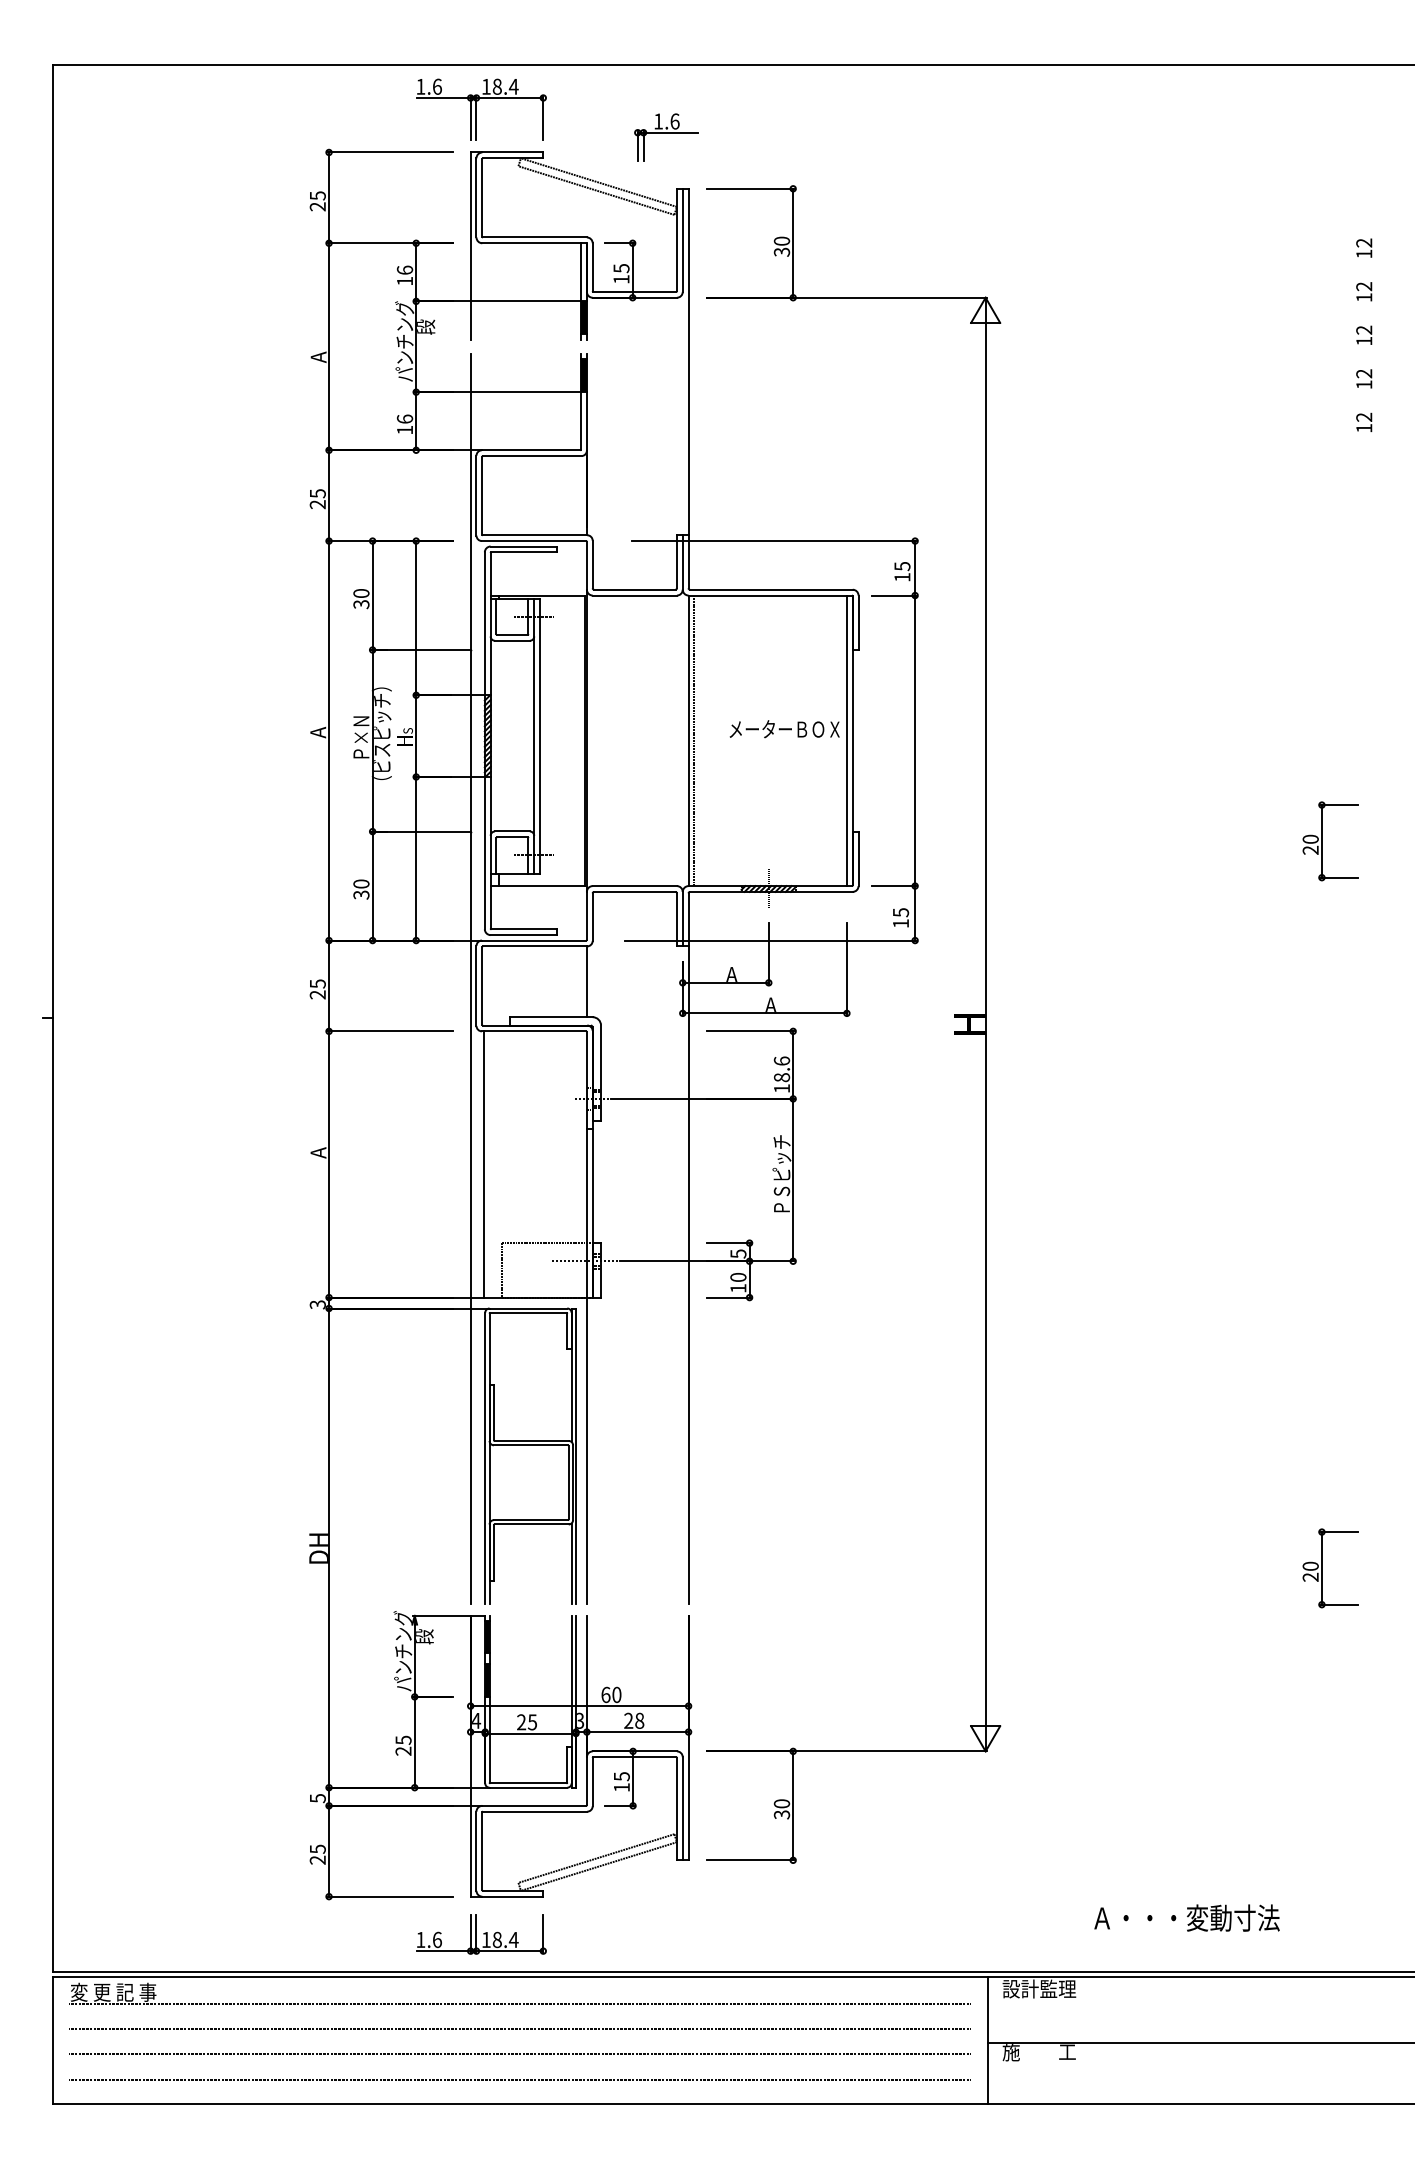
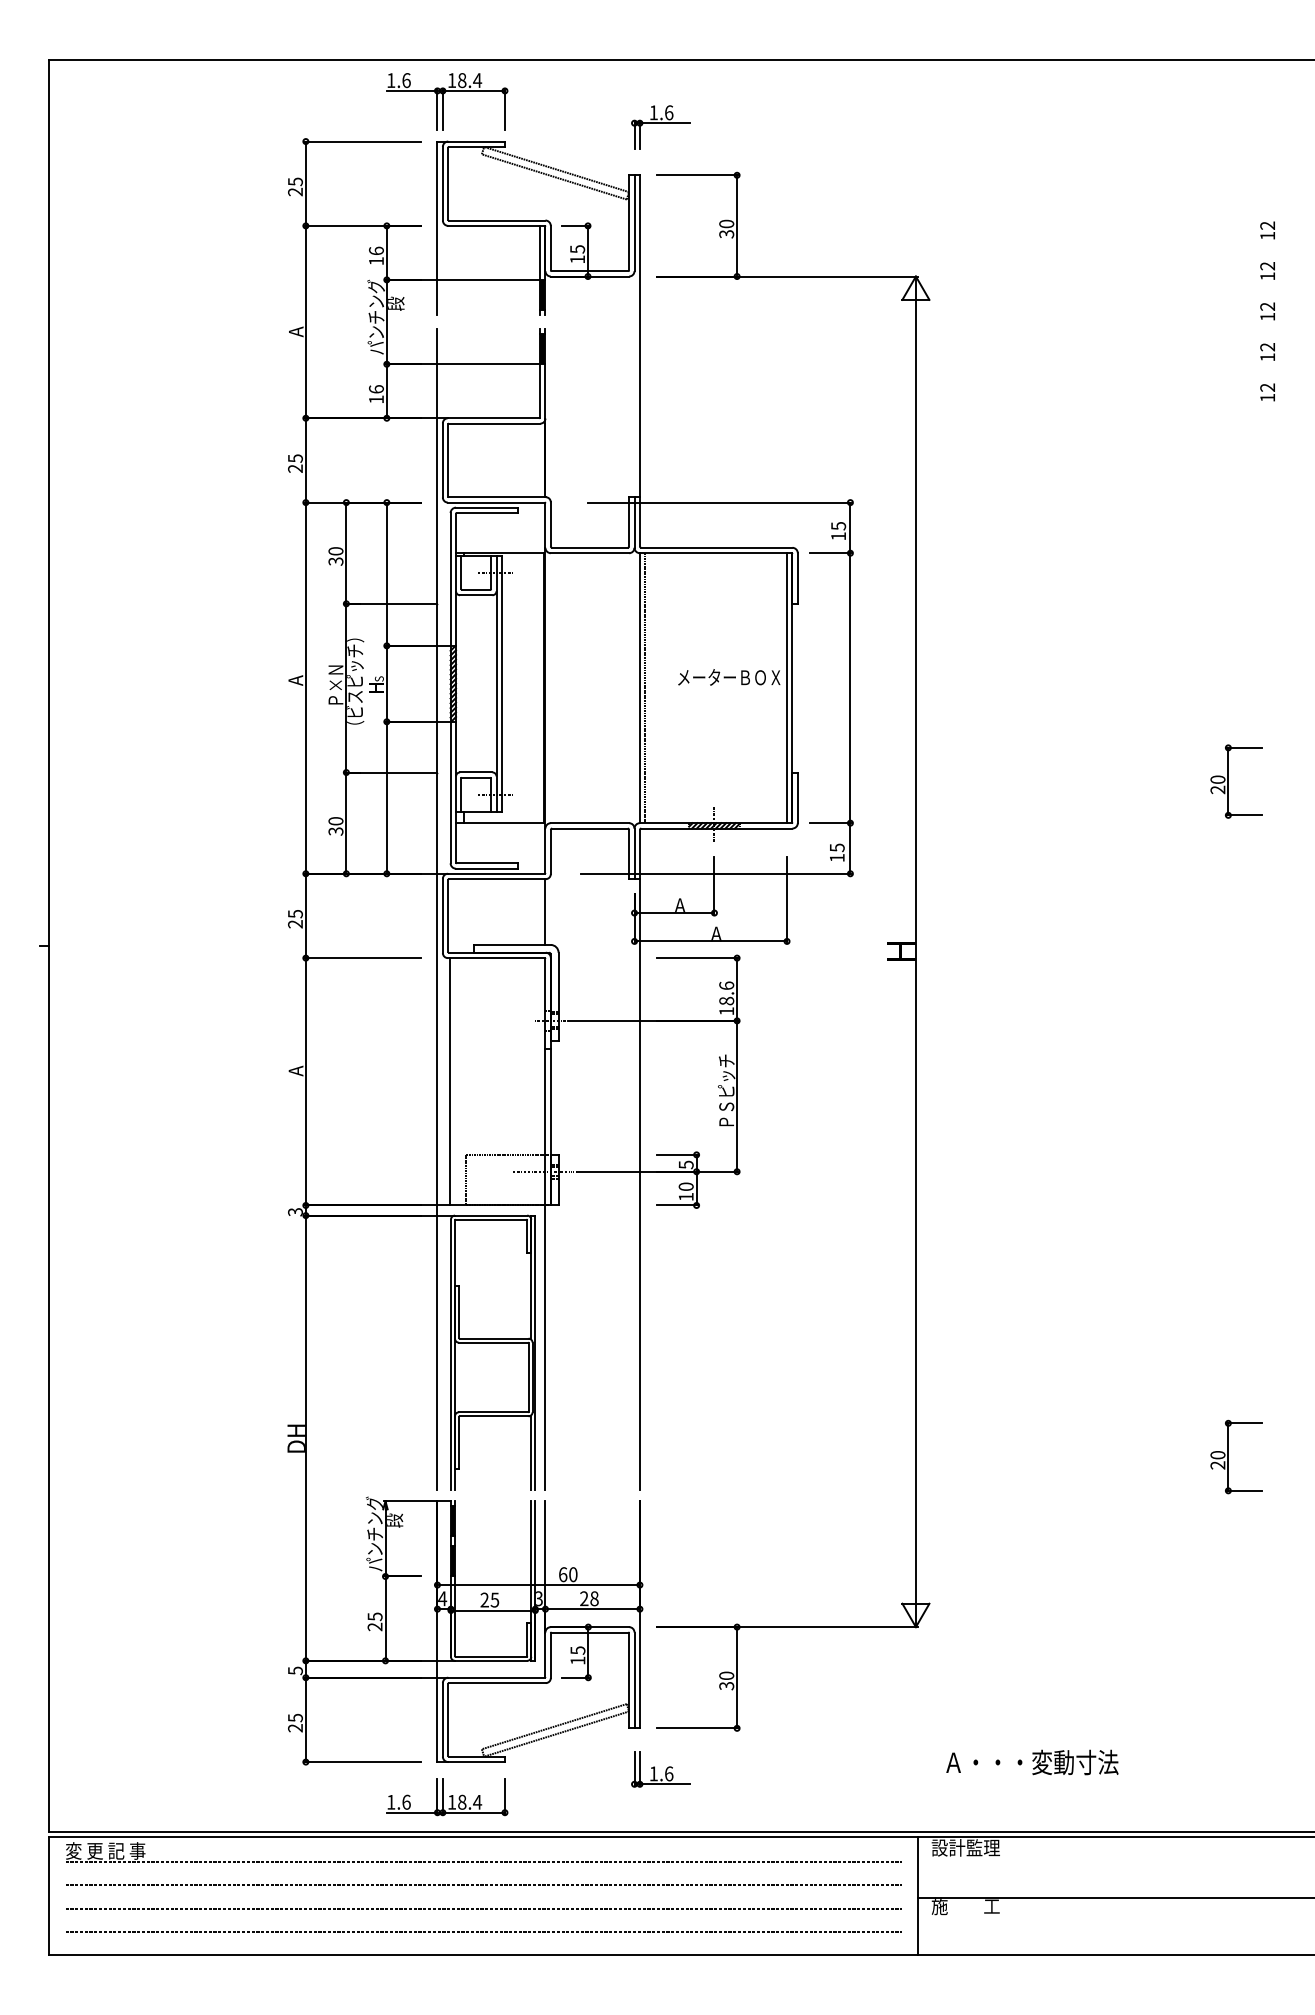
part: (666, 137) -> (661, 127), moved
part: (711, 1904) -> (661, 1769), added
text: (1186, 1917) -> (1031, 1761), moved

